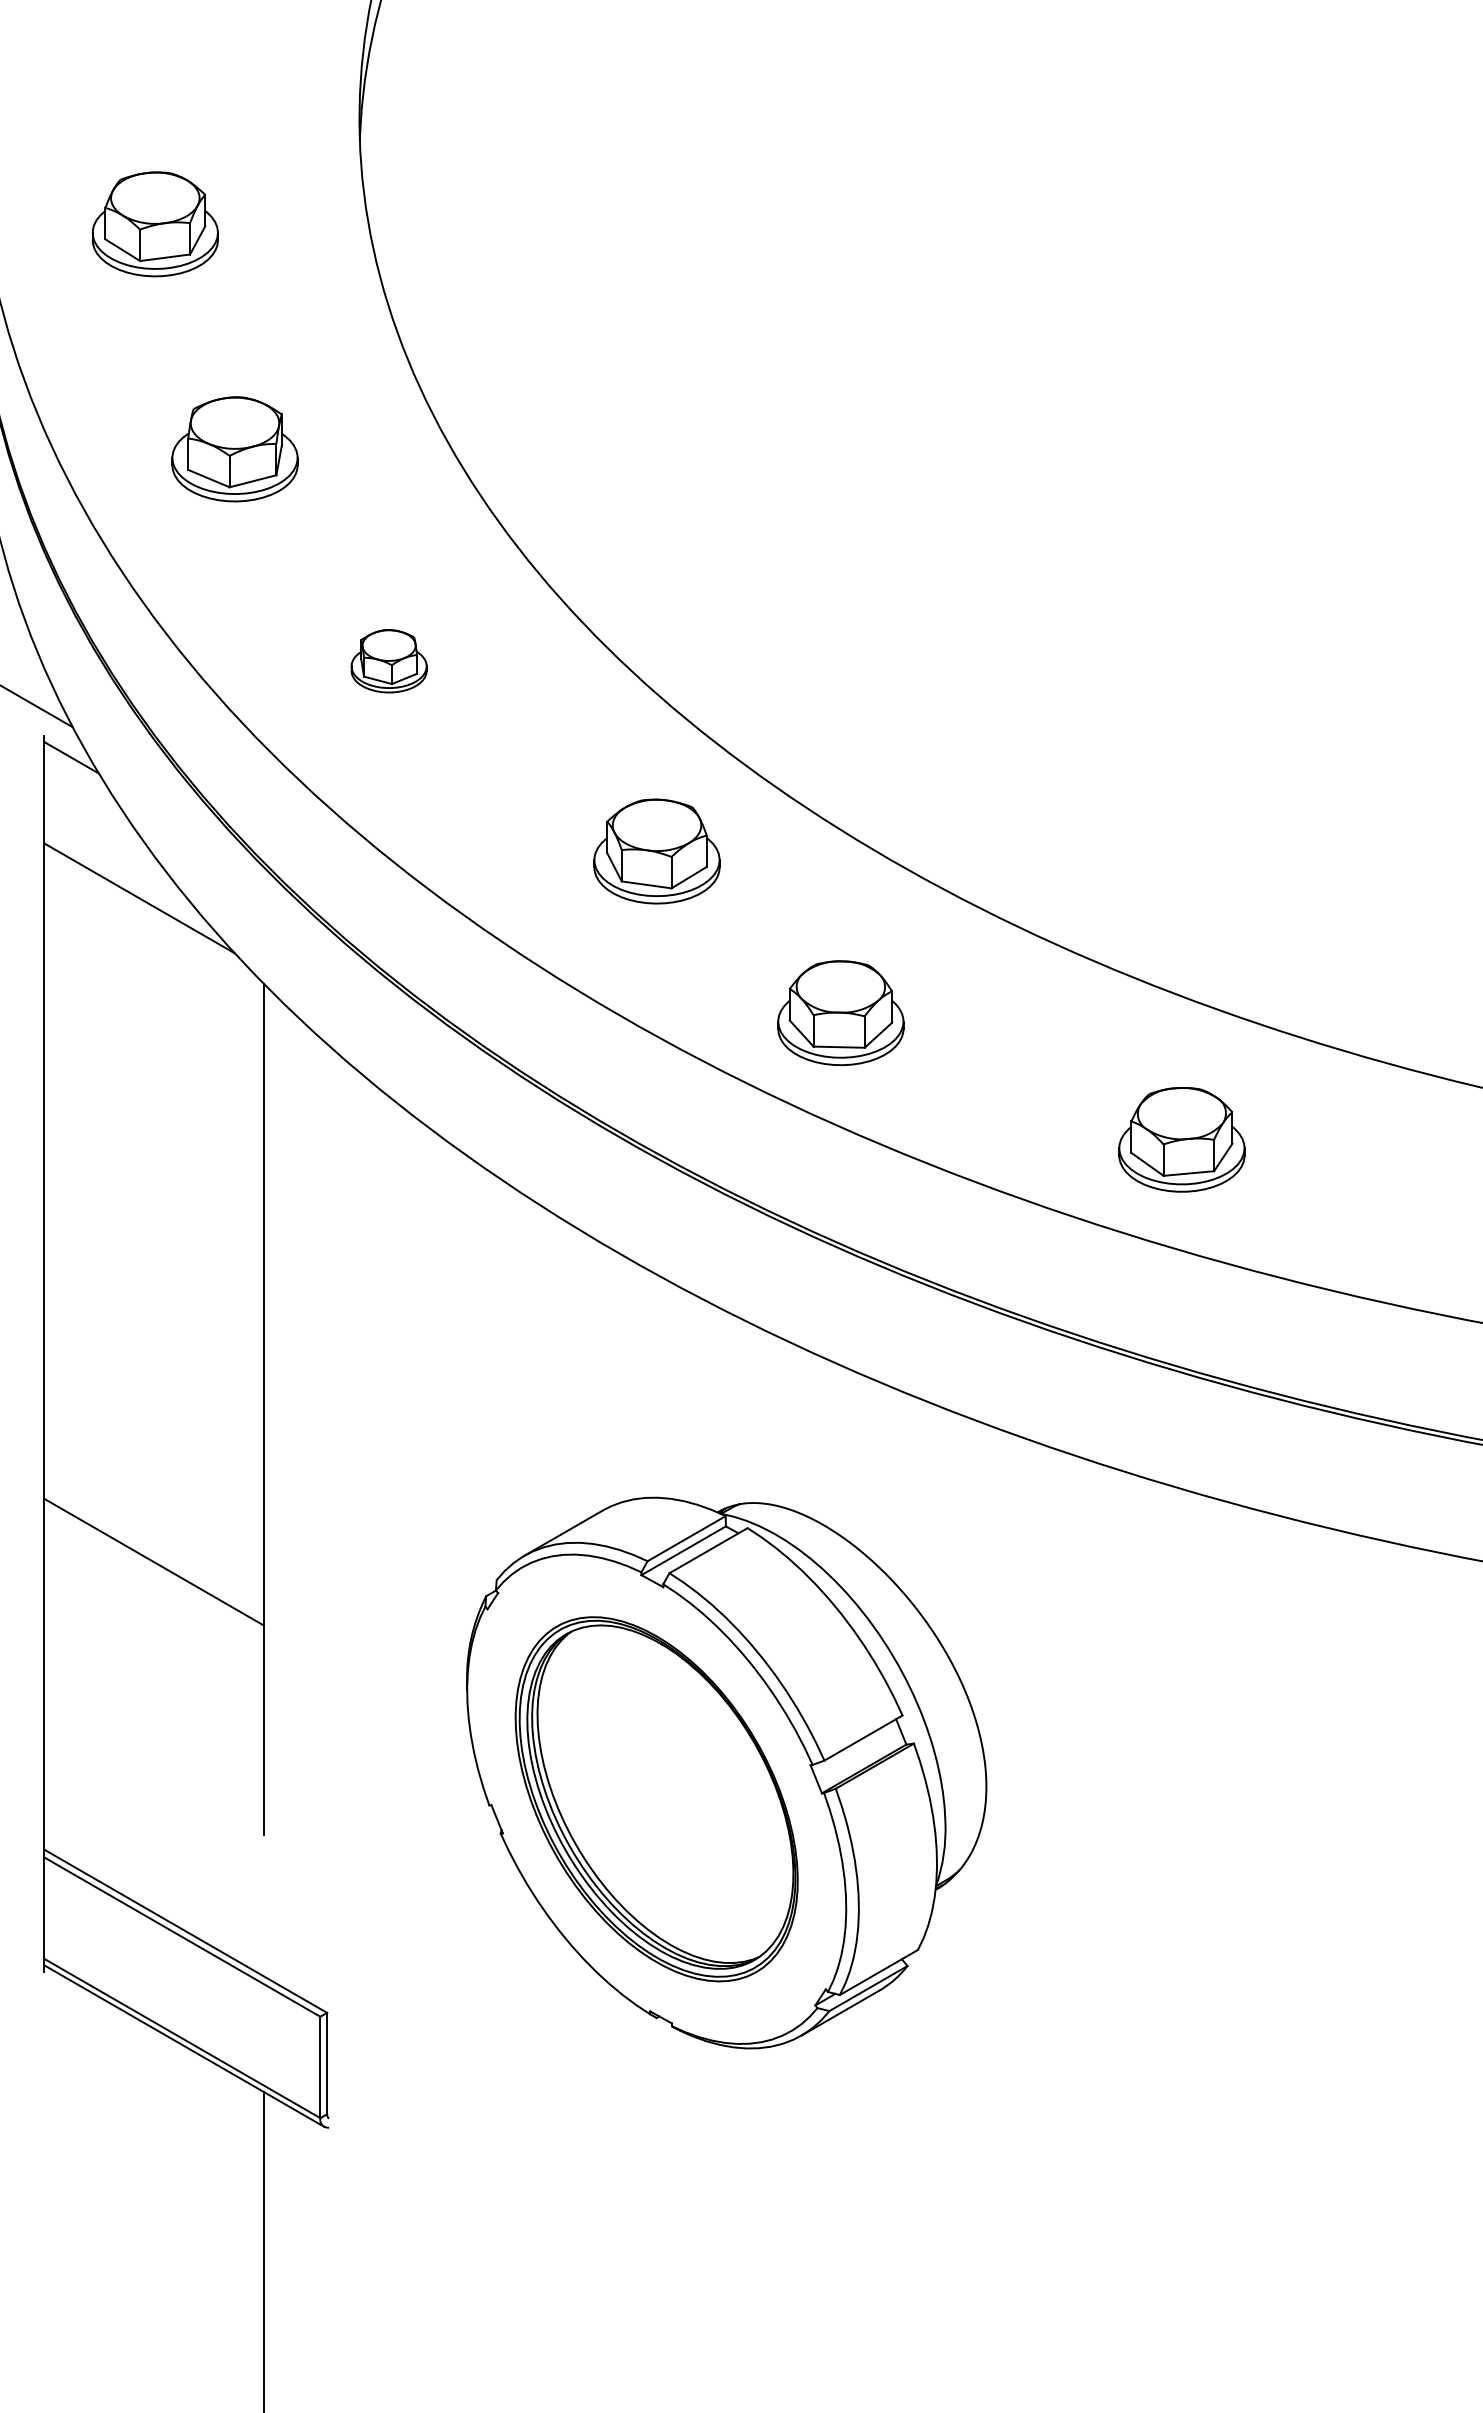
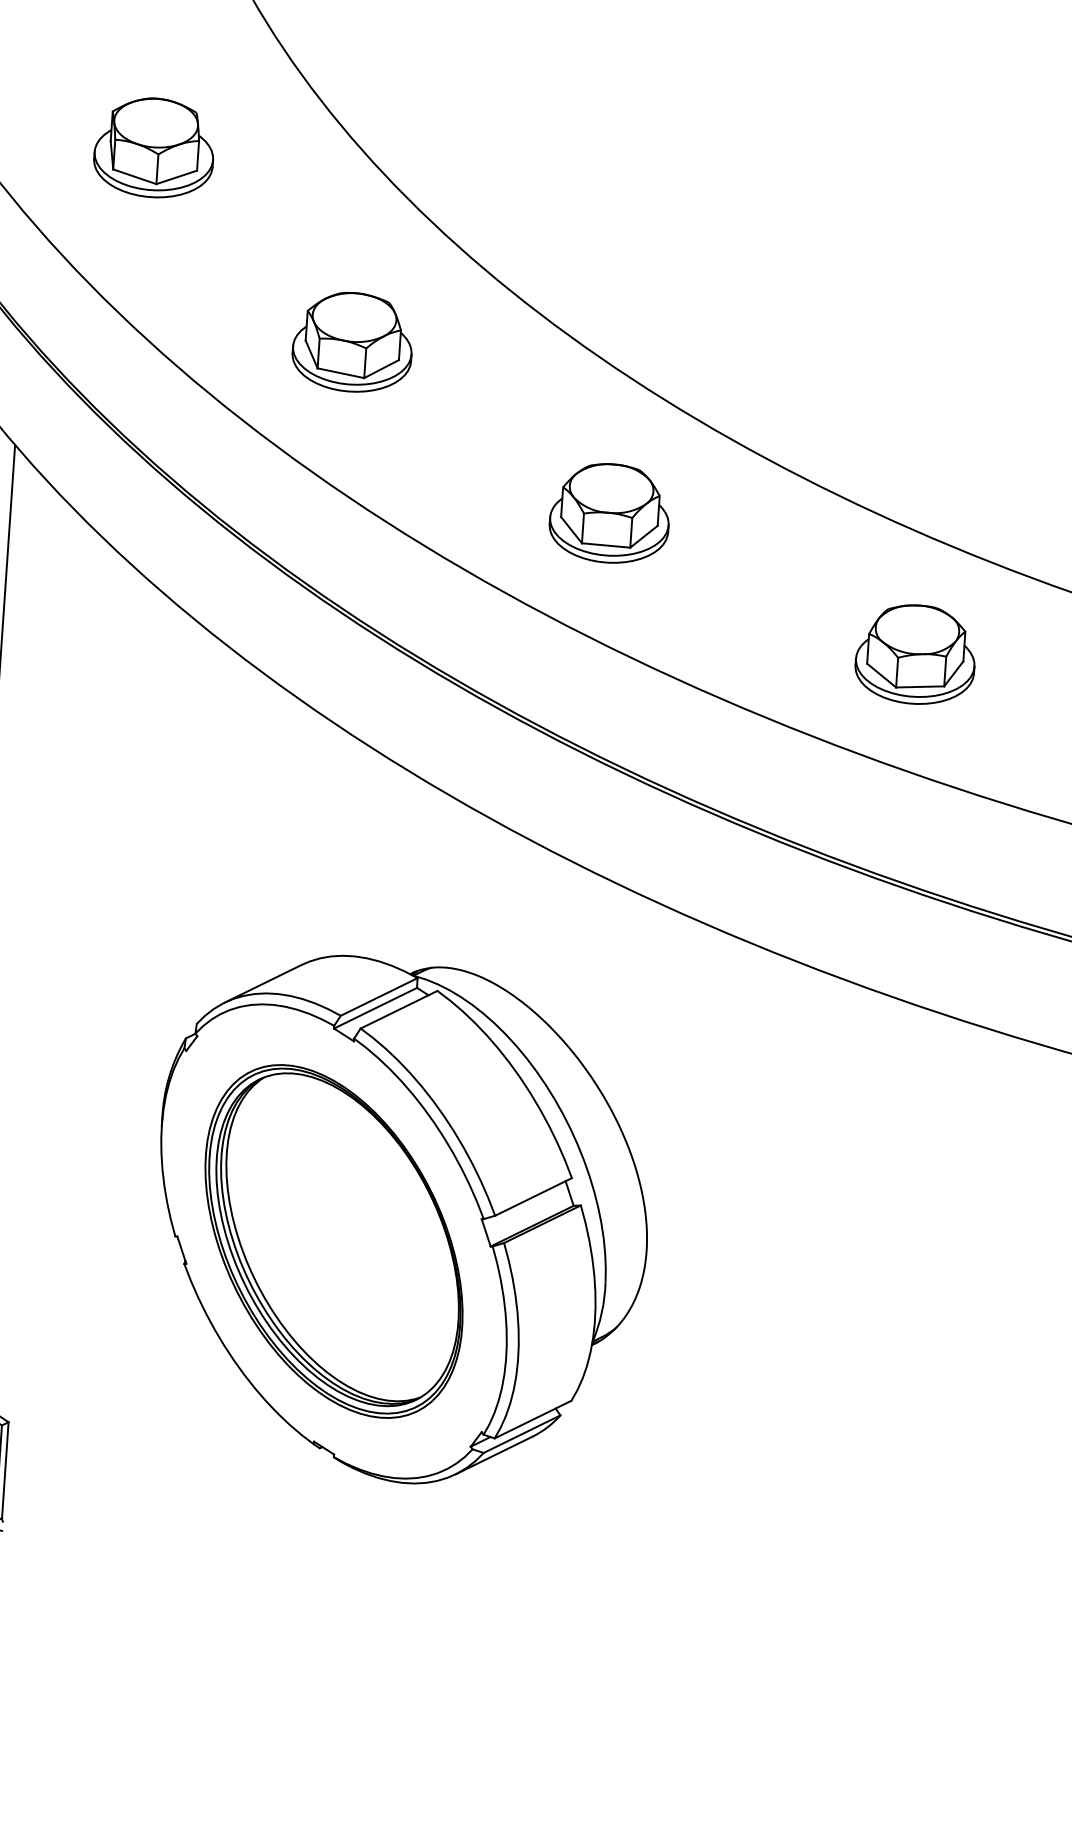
part: (388, 661) -> (153, 148), size x1.67
part: (656, 851) -> (352, 342), moved
part: (840, 1013) -> (609, 513), moved
part: (1181, 1139) -> (915, 654), moved

